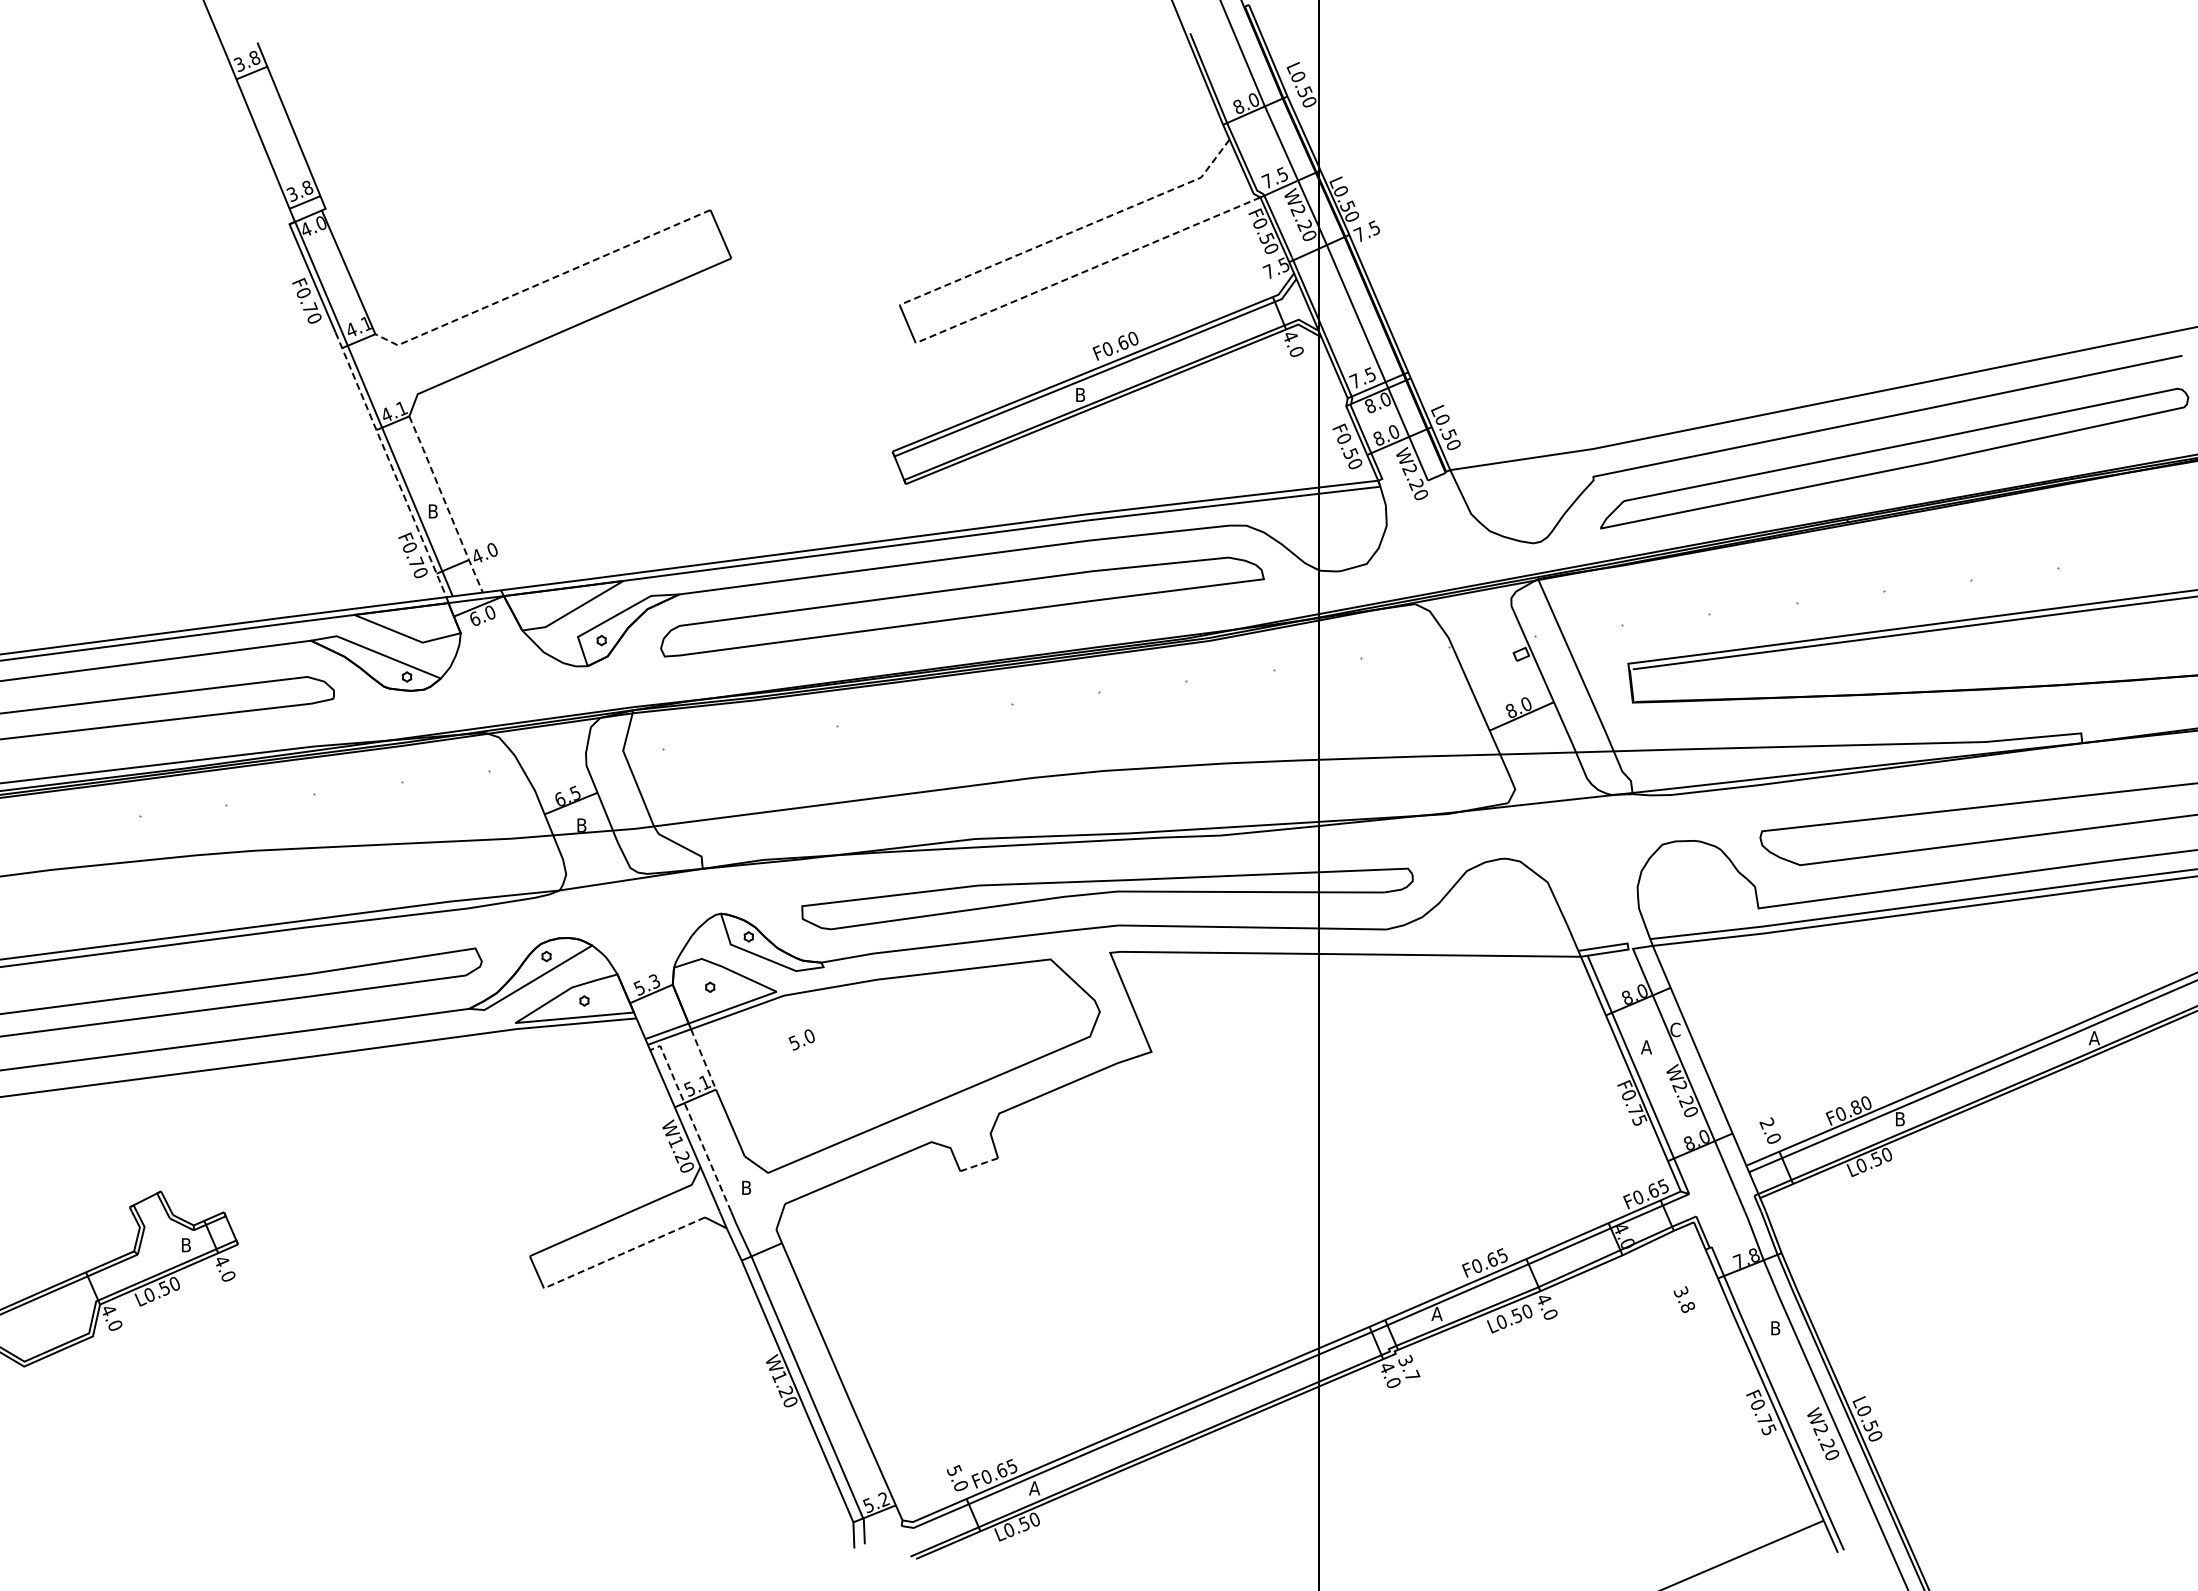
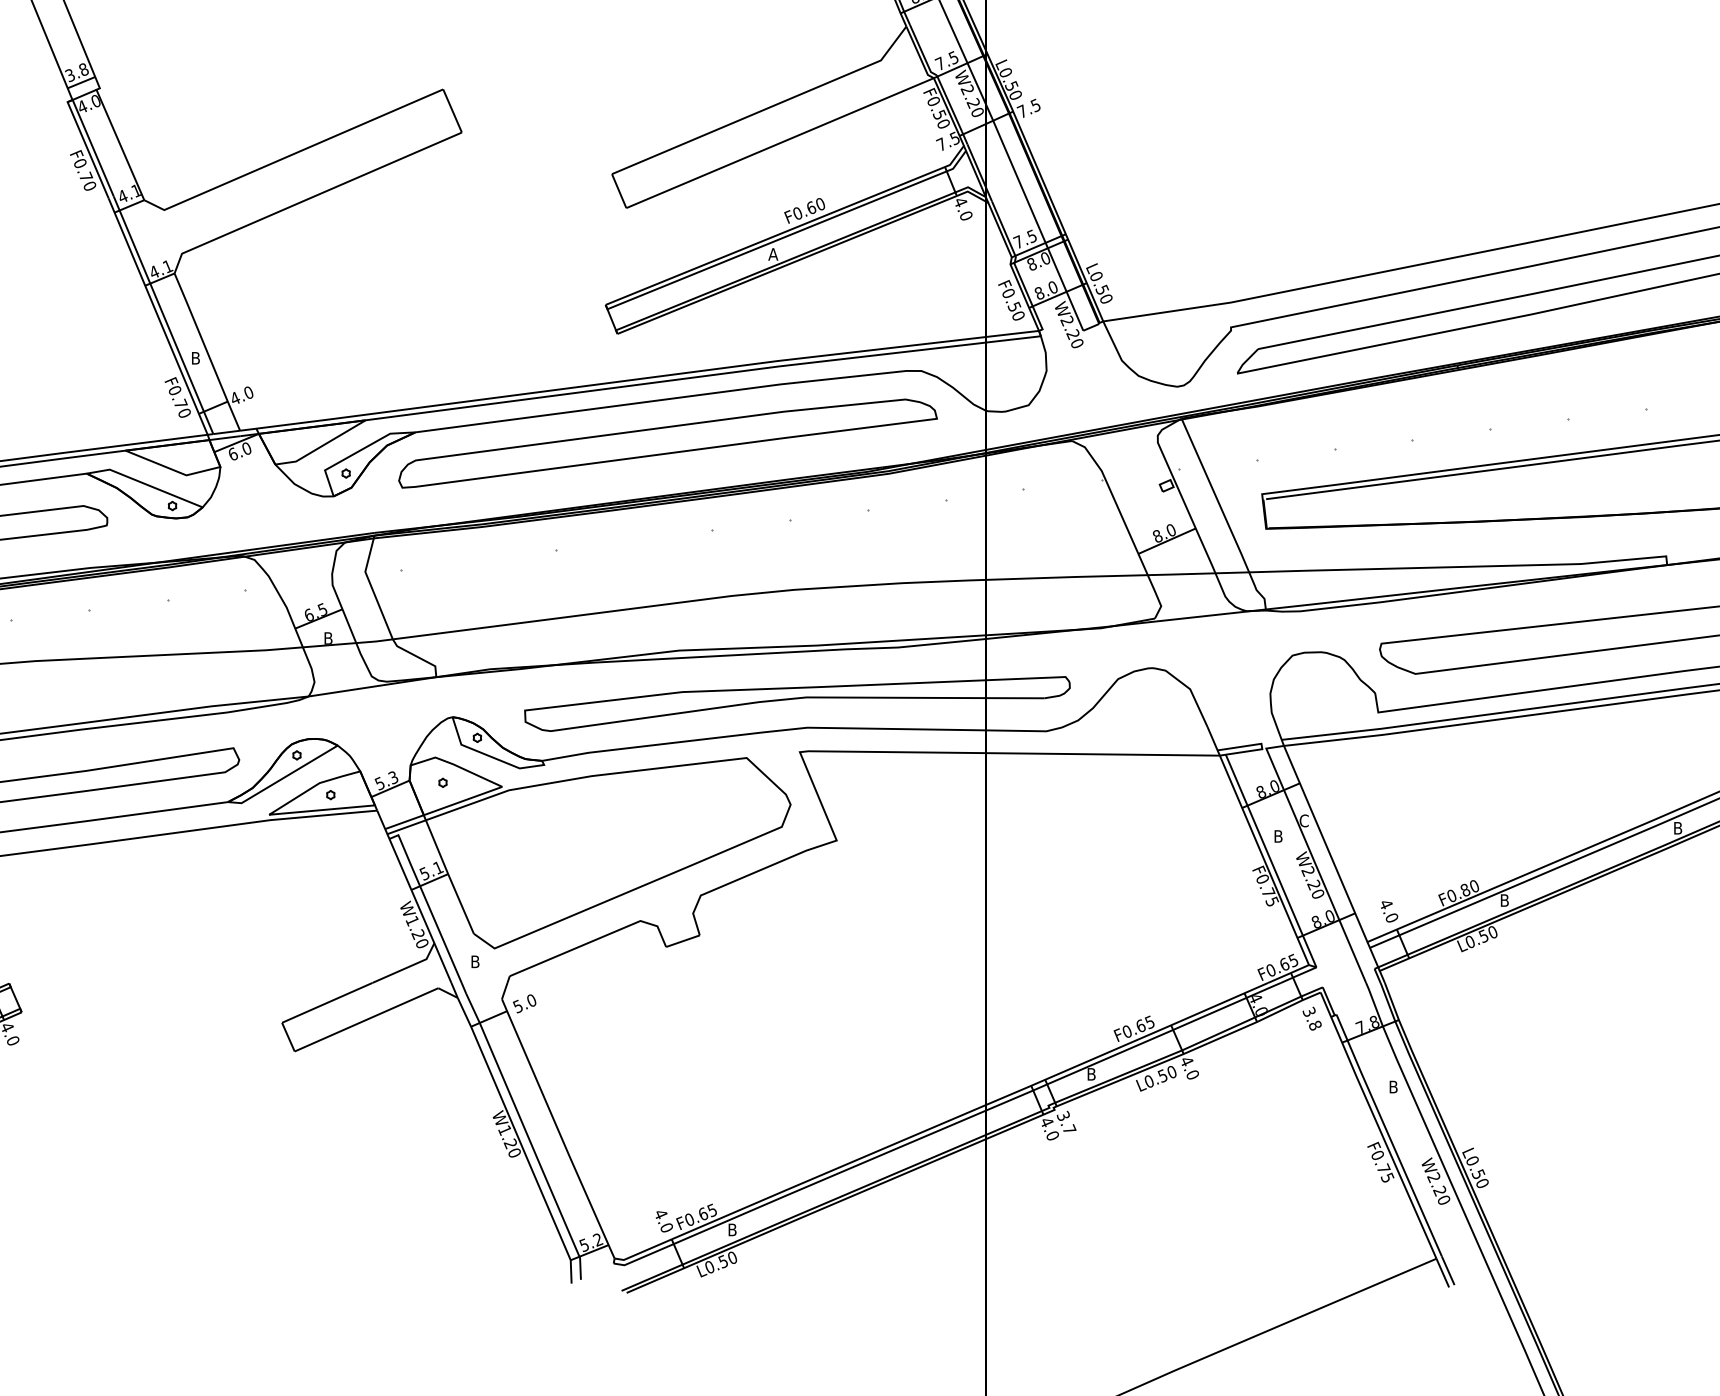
line: (1072, 231) -> (766, 108), dashed -> solid
line: (1087, 270) -> (779, 143), dashed -> solid
line: (541, 283) -> (292, 154), dashed -> solid
text: (1079, 394) -> (772, 253), B -> A
line: (391, 465) -> (158, 317), dashed -> solid
line: (446, 504) -> (207, 352), dashed -> solid
text: (2093, 1038) -> (1677, 828), A -> B
text: (801, 1039) -> (524, 1003), moved
text: (1646, 1047) -> (1278, 836), A -> B
line: (703, 1059) -> (436, 847), dashed -> solid
line: (693, 1122) -> (428, 903), dashed -> solid
text: (1766, 1123) -> (1385, 904), 2.0 -> 4.0
line: (979, 1164) -> (683, 940), dashed -> solid
line: (624, 1252) -> (366, 1019), dashed -> solid
text: (1684, 1299) -> (1312, 1018), moved
text: (1436, 1313) -> (1090, 1073), A -> B
text: (953, 1470) -> (660, 1213), 5.0 -> 4.0
text: (1034, 1488) -> (732, 1230), A -> B

